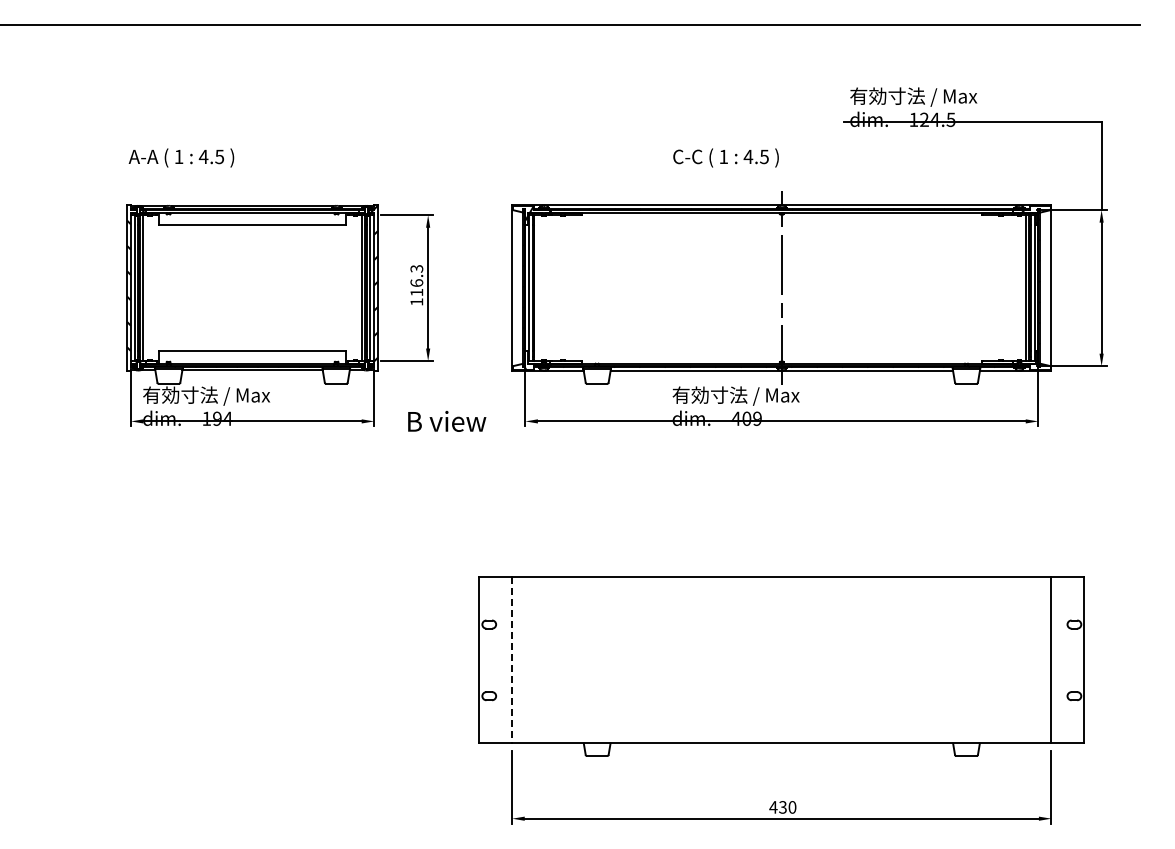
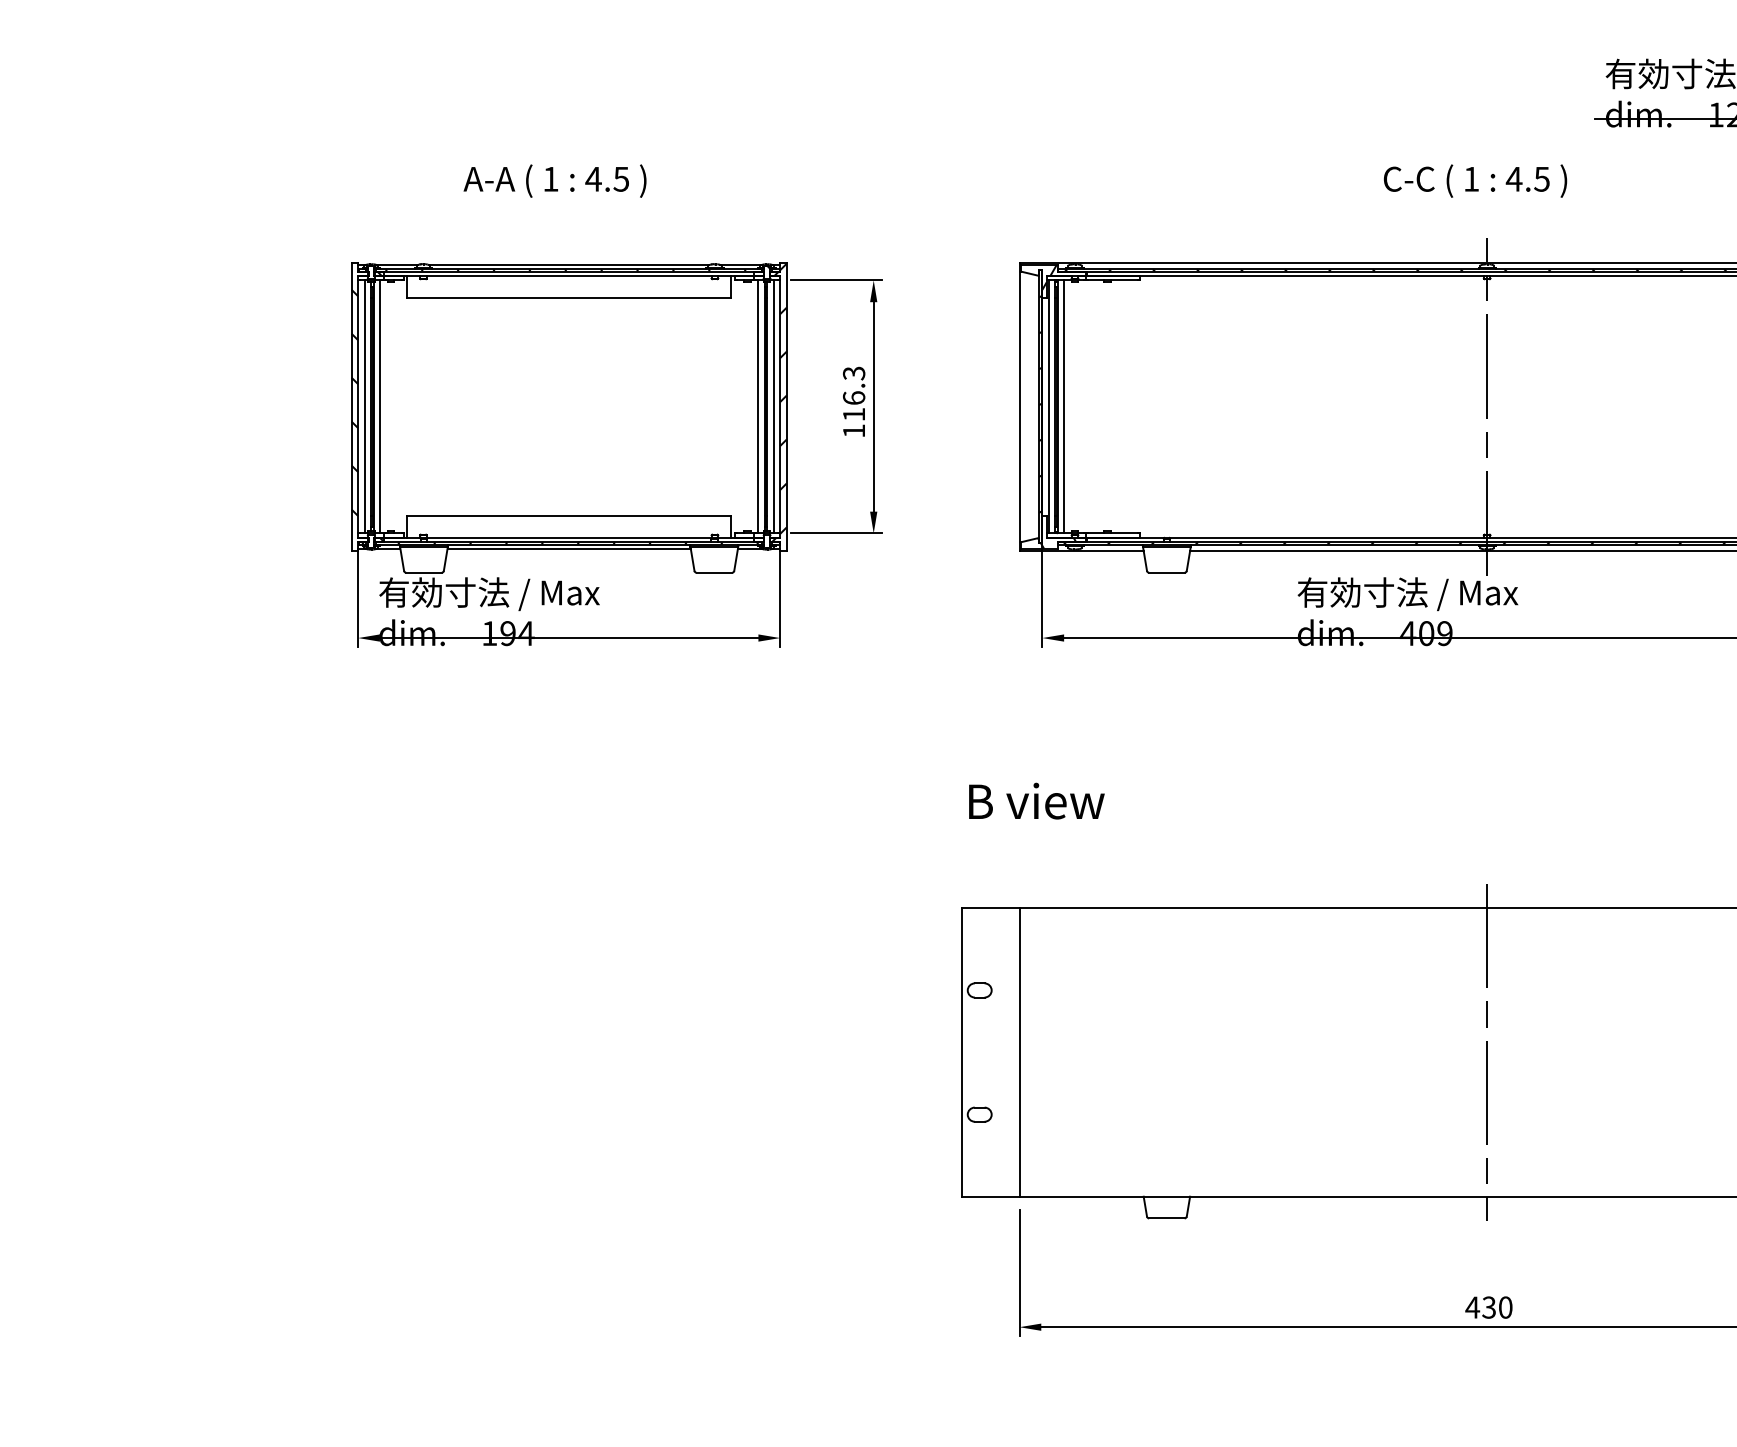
text: (181, 157) -> (555, 180), moved
text: (725, 157) -> (1474, 180), moved
line: (537, 288) -> (1063, 407), added
text: (447, 421) -> (1037, 801), moved
line: (512, 660) -> (1020, 1052), dashed -> solid
line: (781, 660) -> (1486, 1052), added

